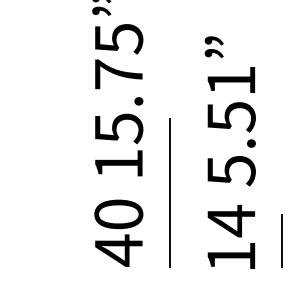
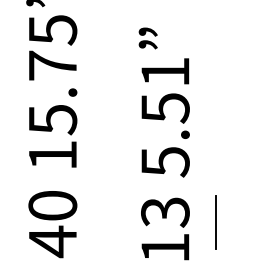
line: (169, 192) -> (103, 183), removed
text: (231, 220) -> (165, 211), 14 -> 13
line: (281, 240) -> (215, 221), moved

